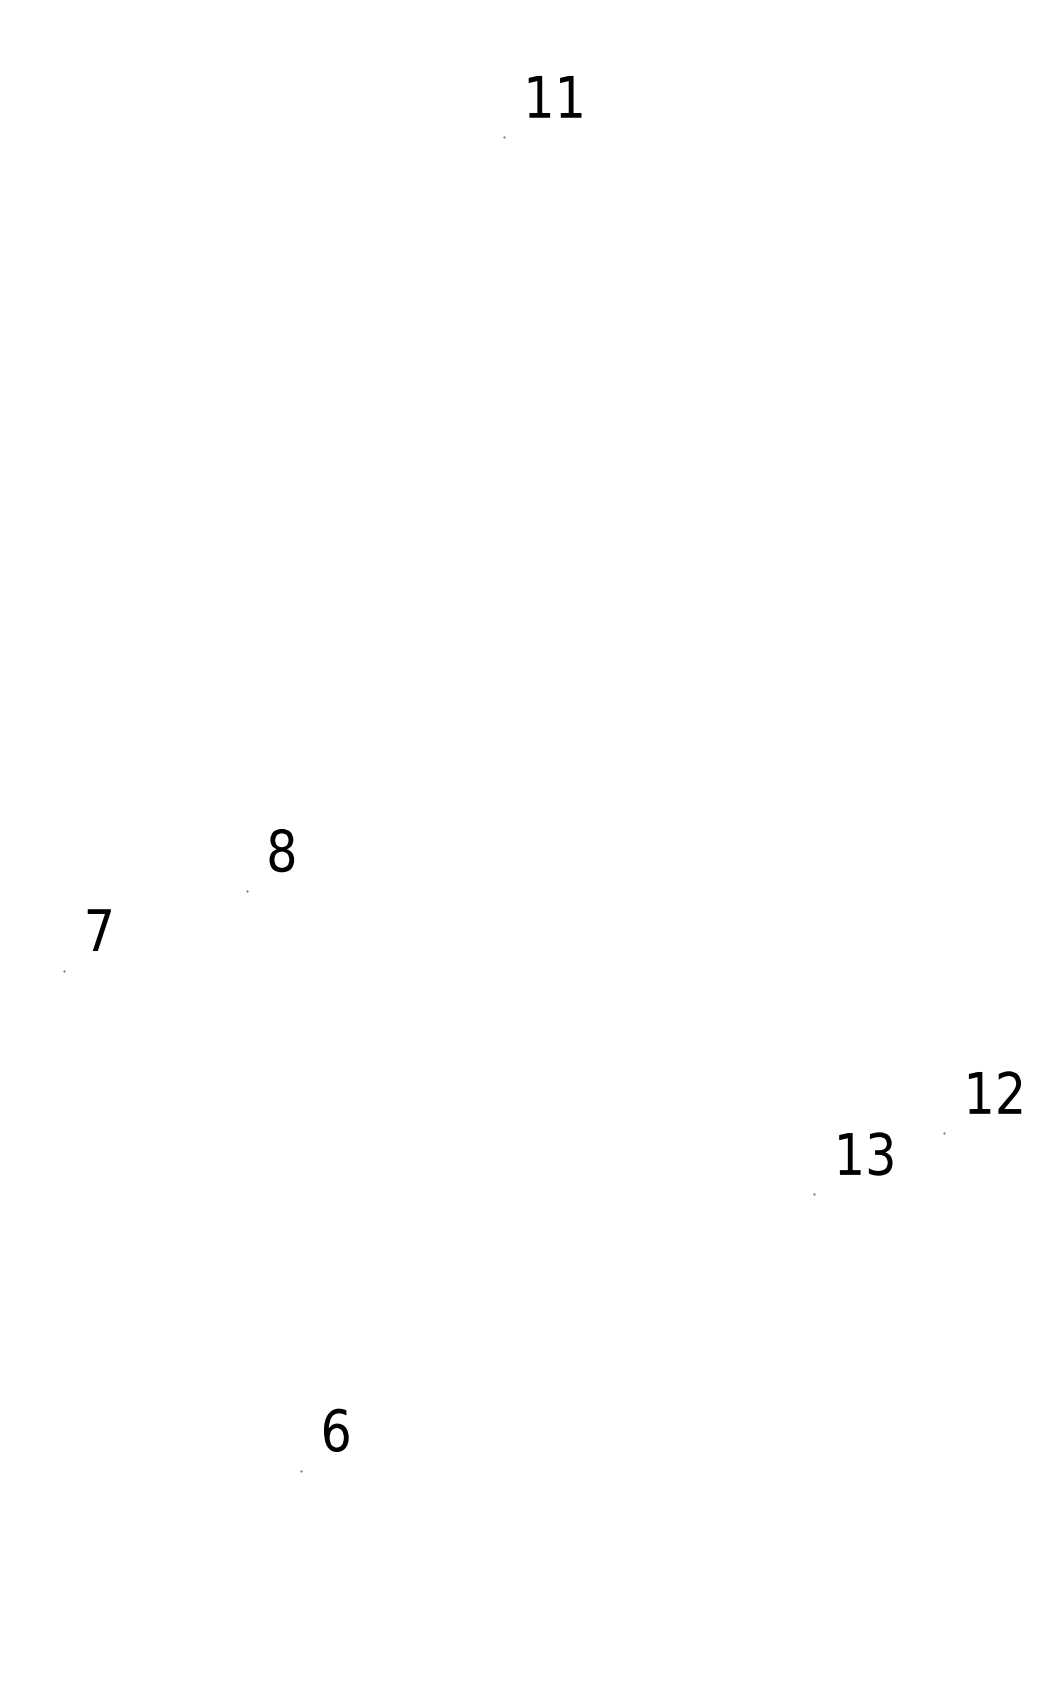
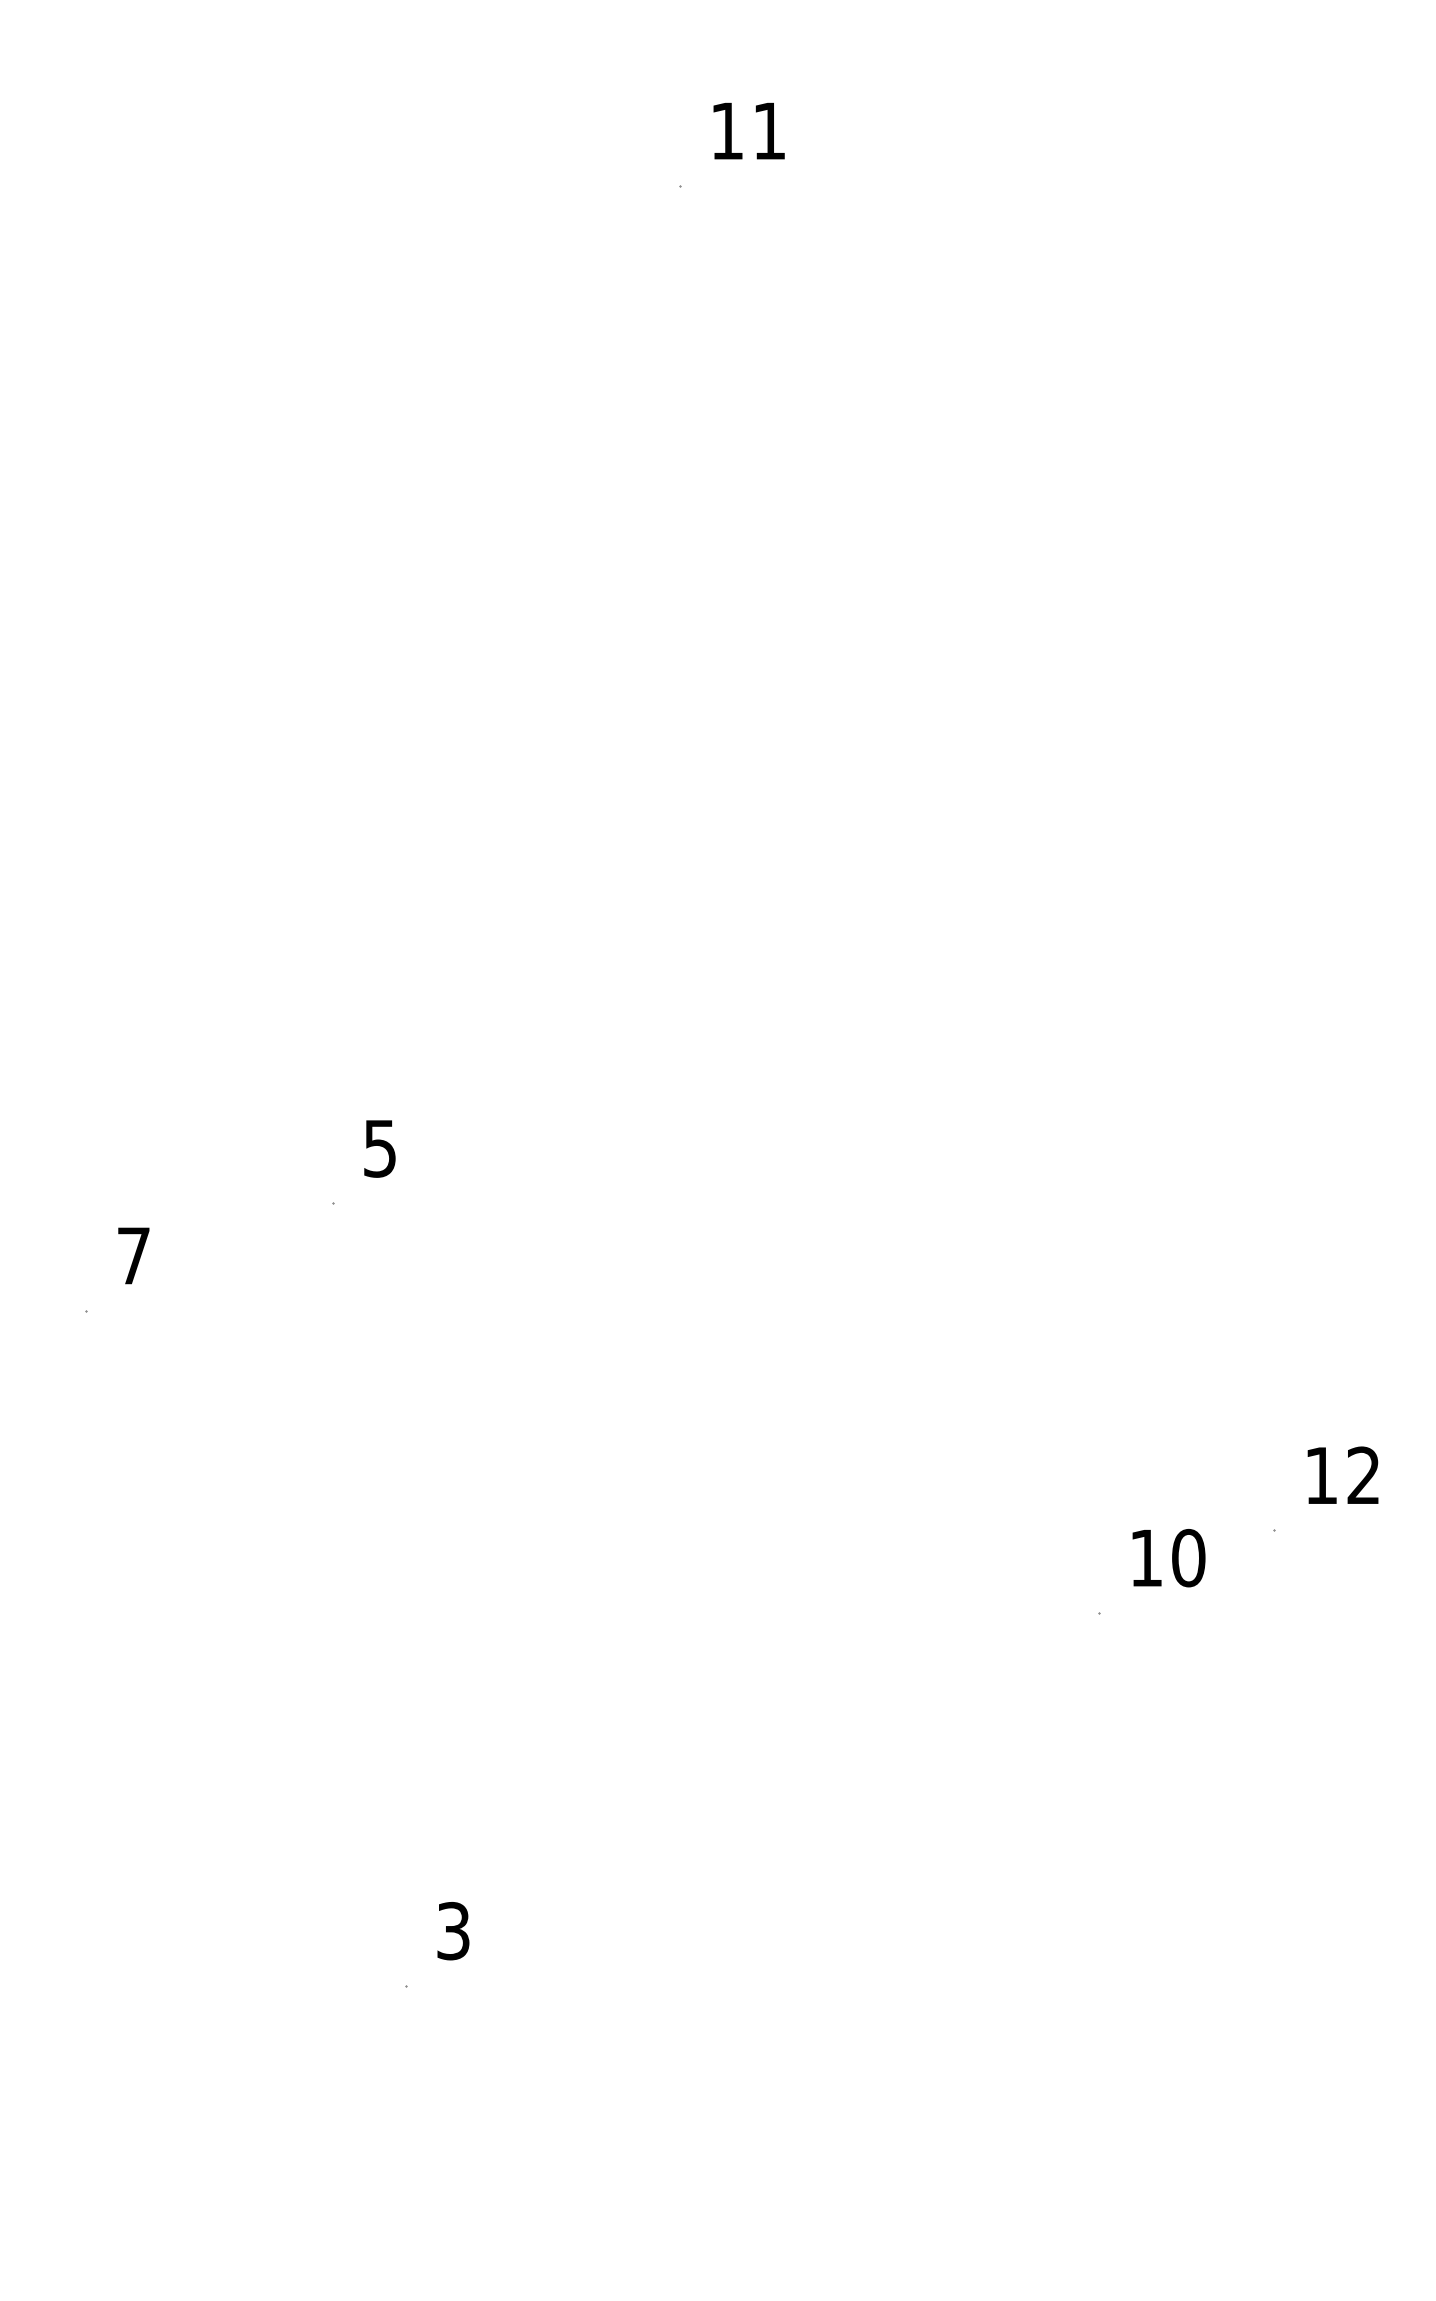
text: (281, 850) -> (379, 1148), 8 -> 5
text: (880, 1154) -> (1188, 1558), 13 -> 10
text: (336, 1430) -> (453, 1931), 6 -> 3

